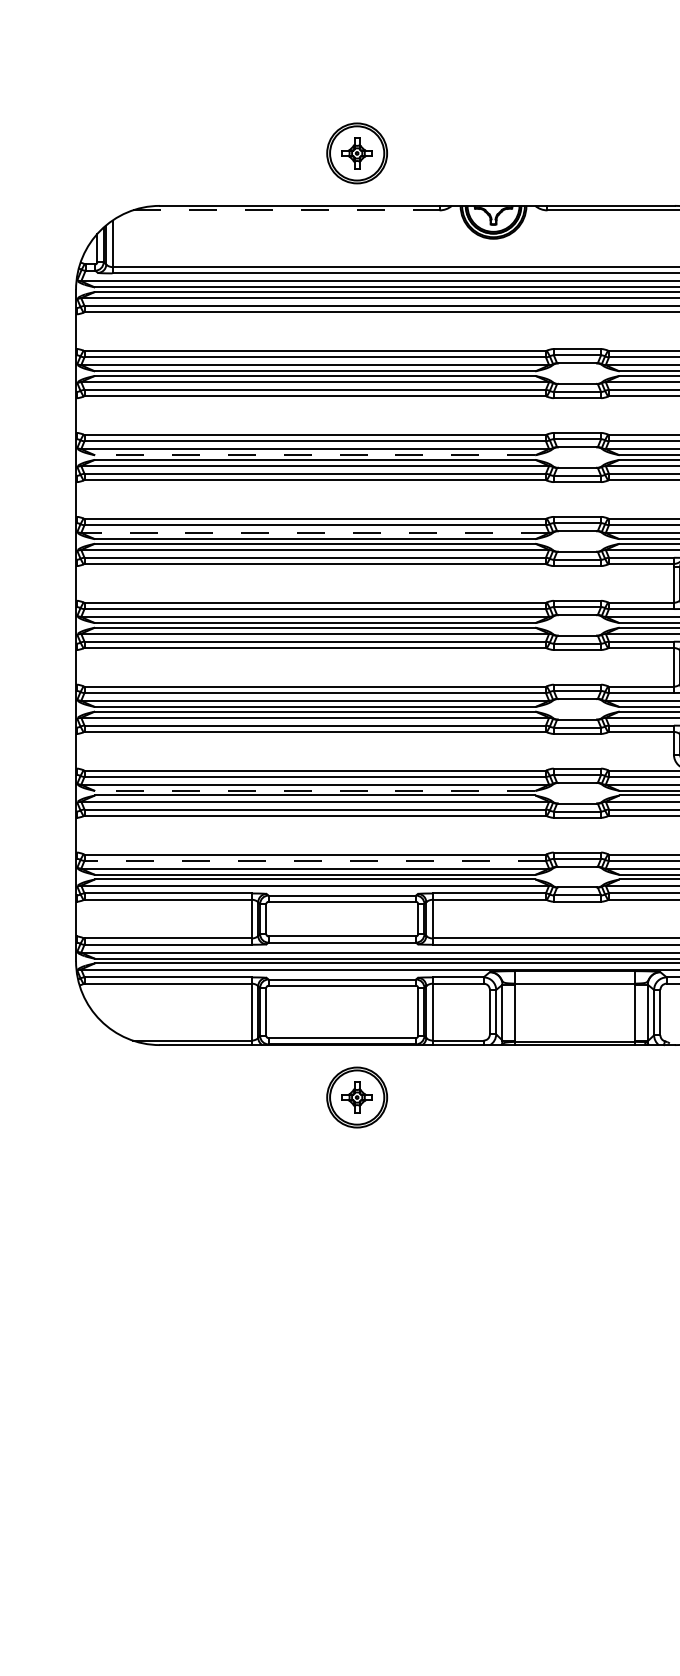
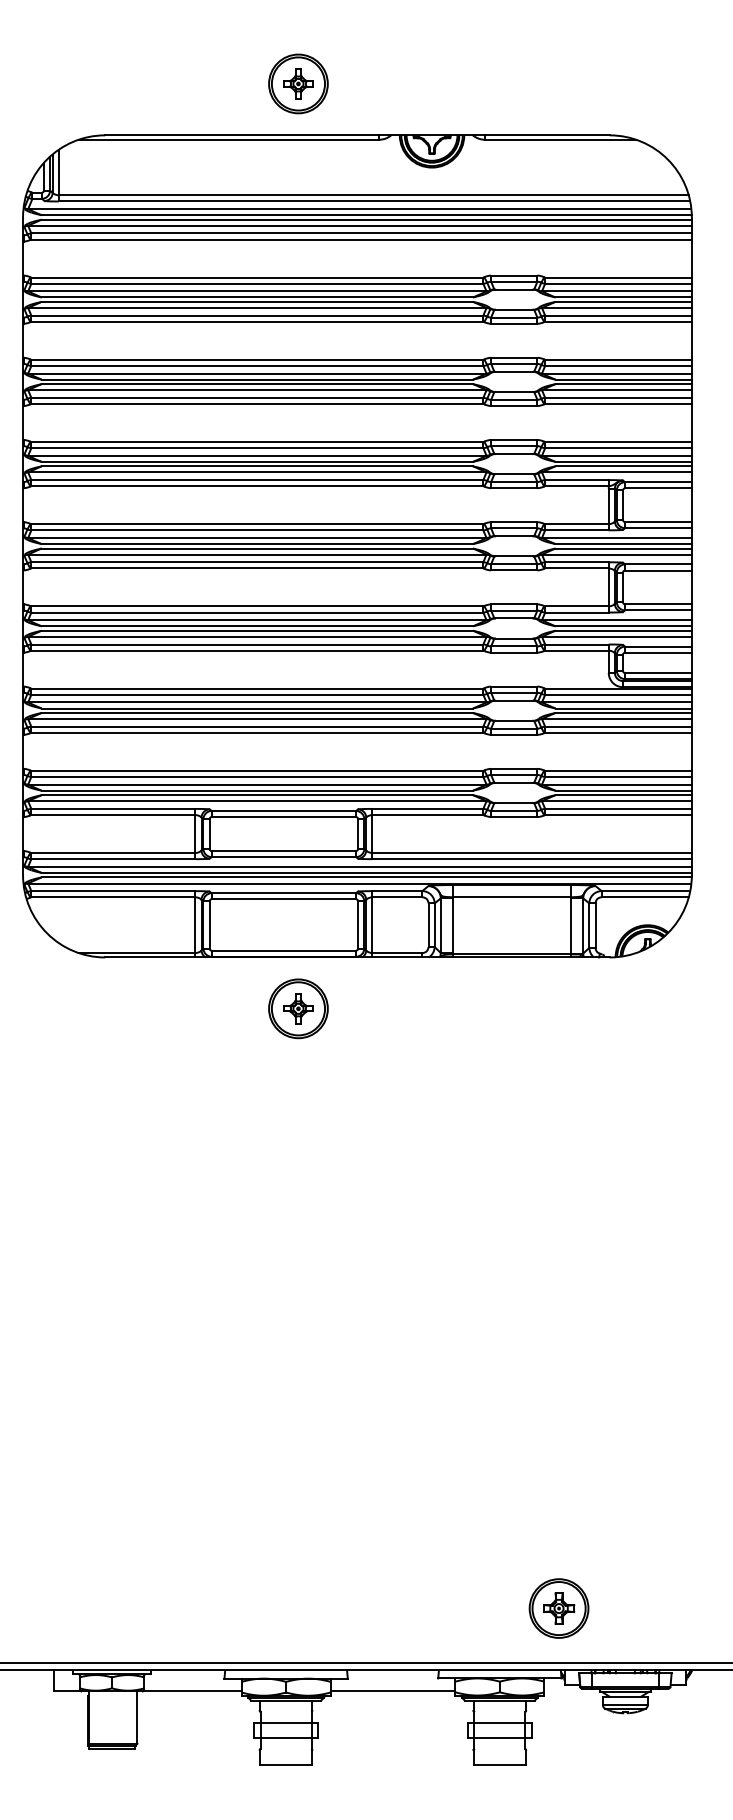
line: (286, 210) -> (229, 139), dashed -> solid
line: (315, 455) -> (257, 379), dashed -> solid
line: (314, 532) -> (256, 455), dashed -> solid
line: (315, 790) -> (257, 708), dashed -> solid
line: (315, 860) -> (257, 776), dashed -> solid

